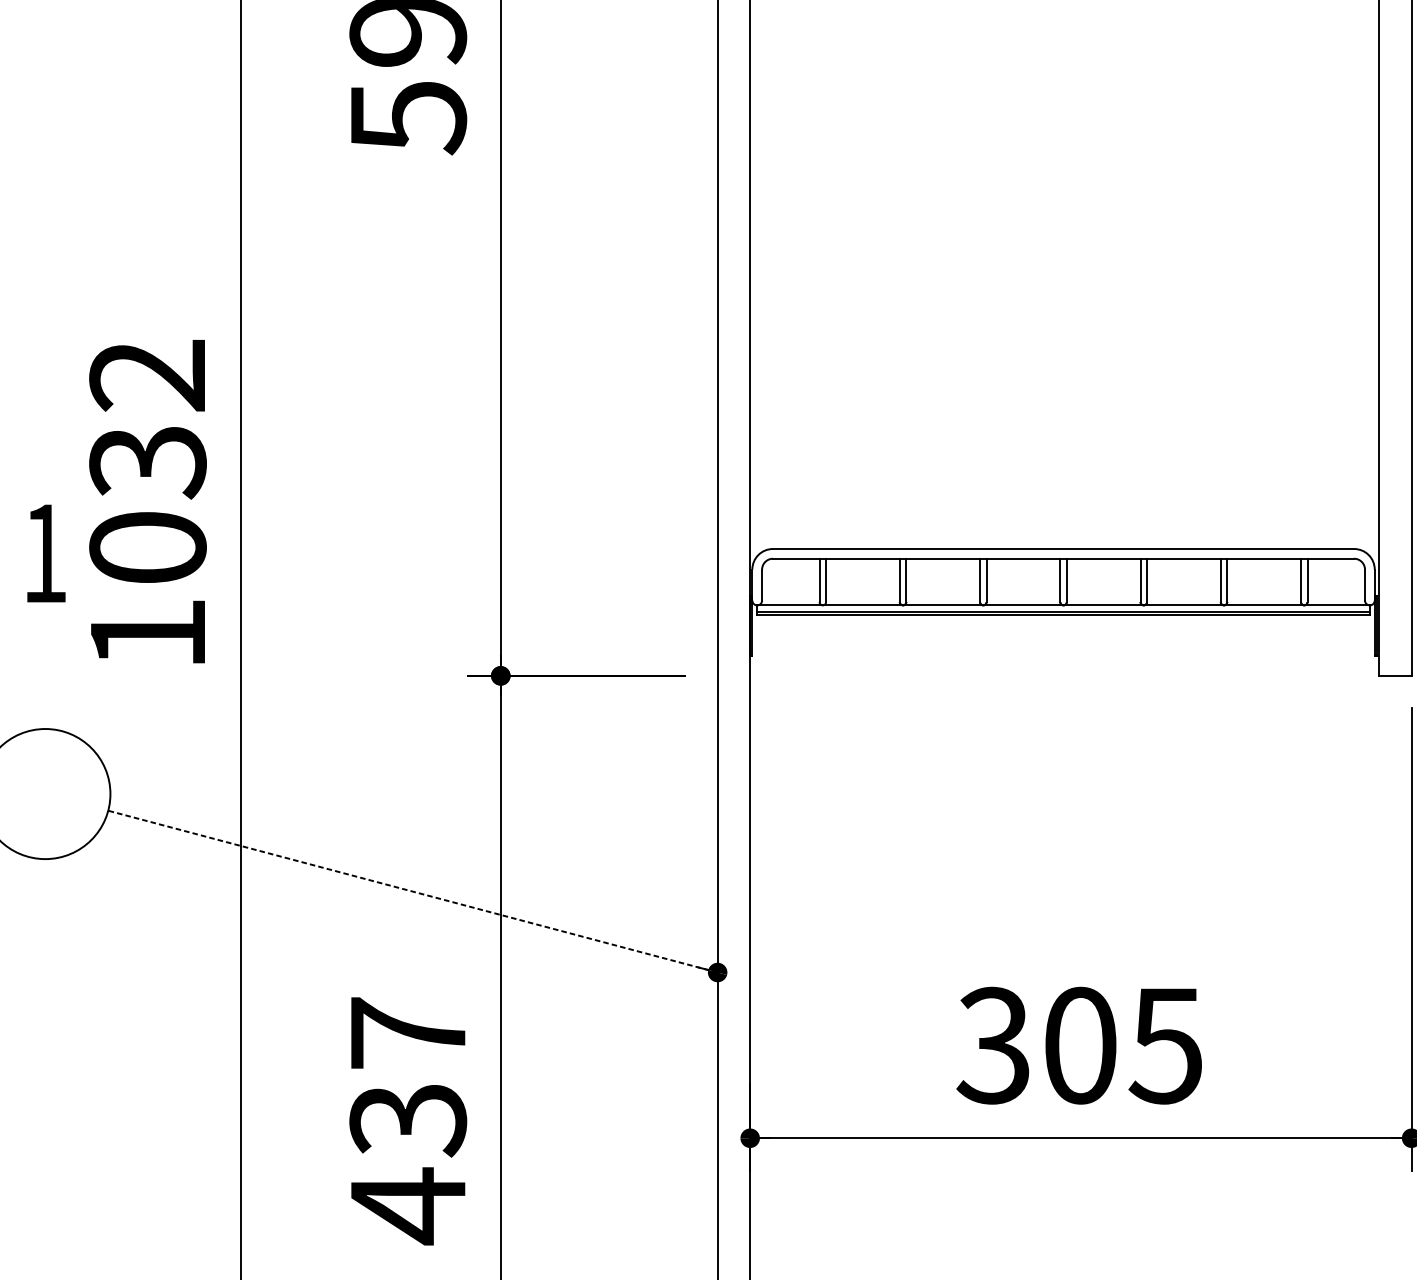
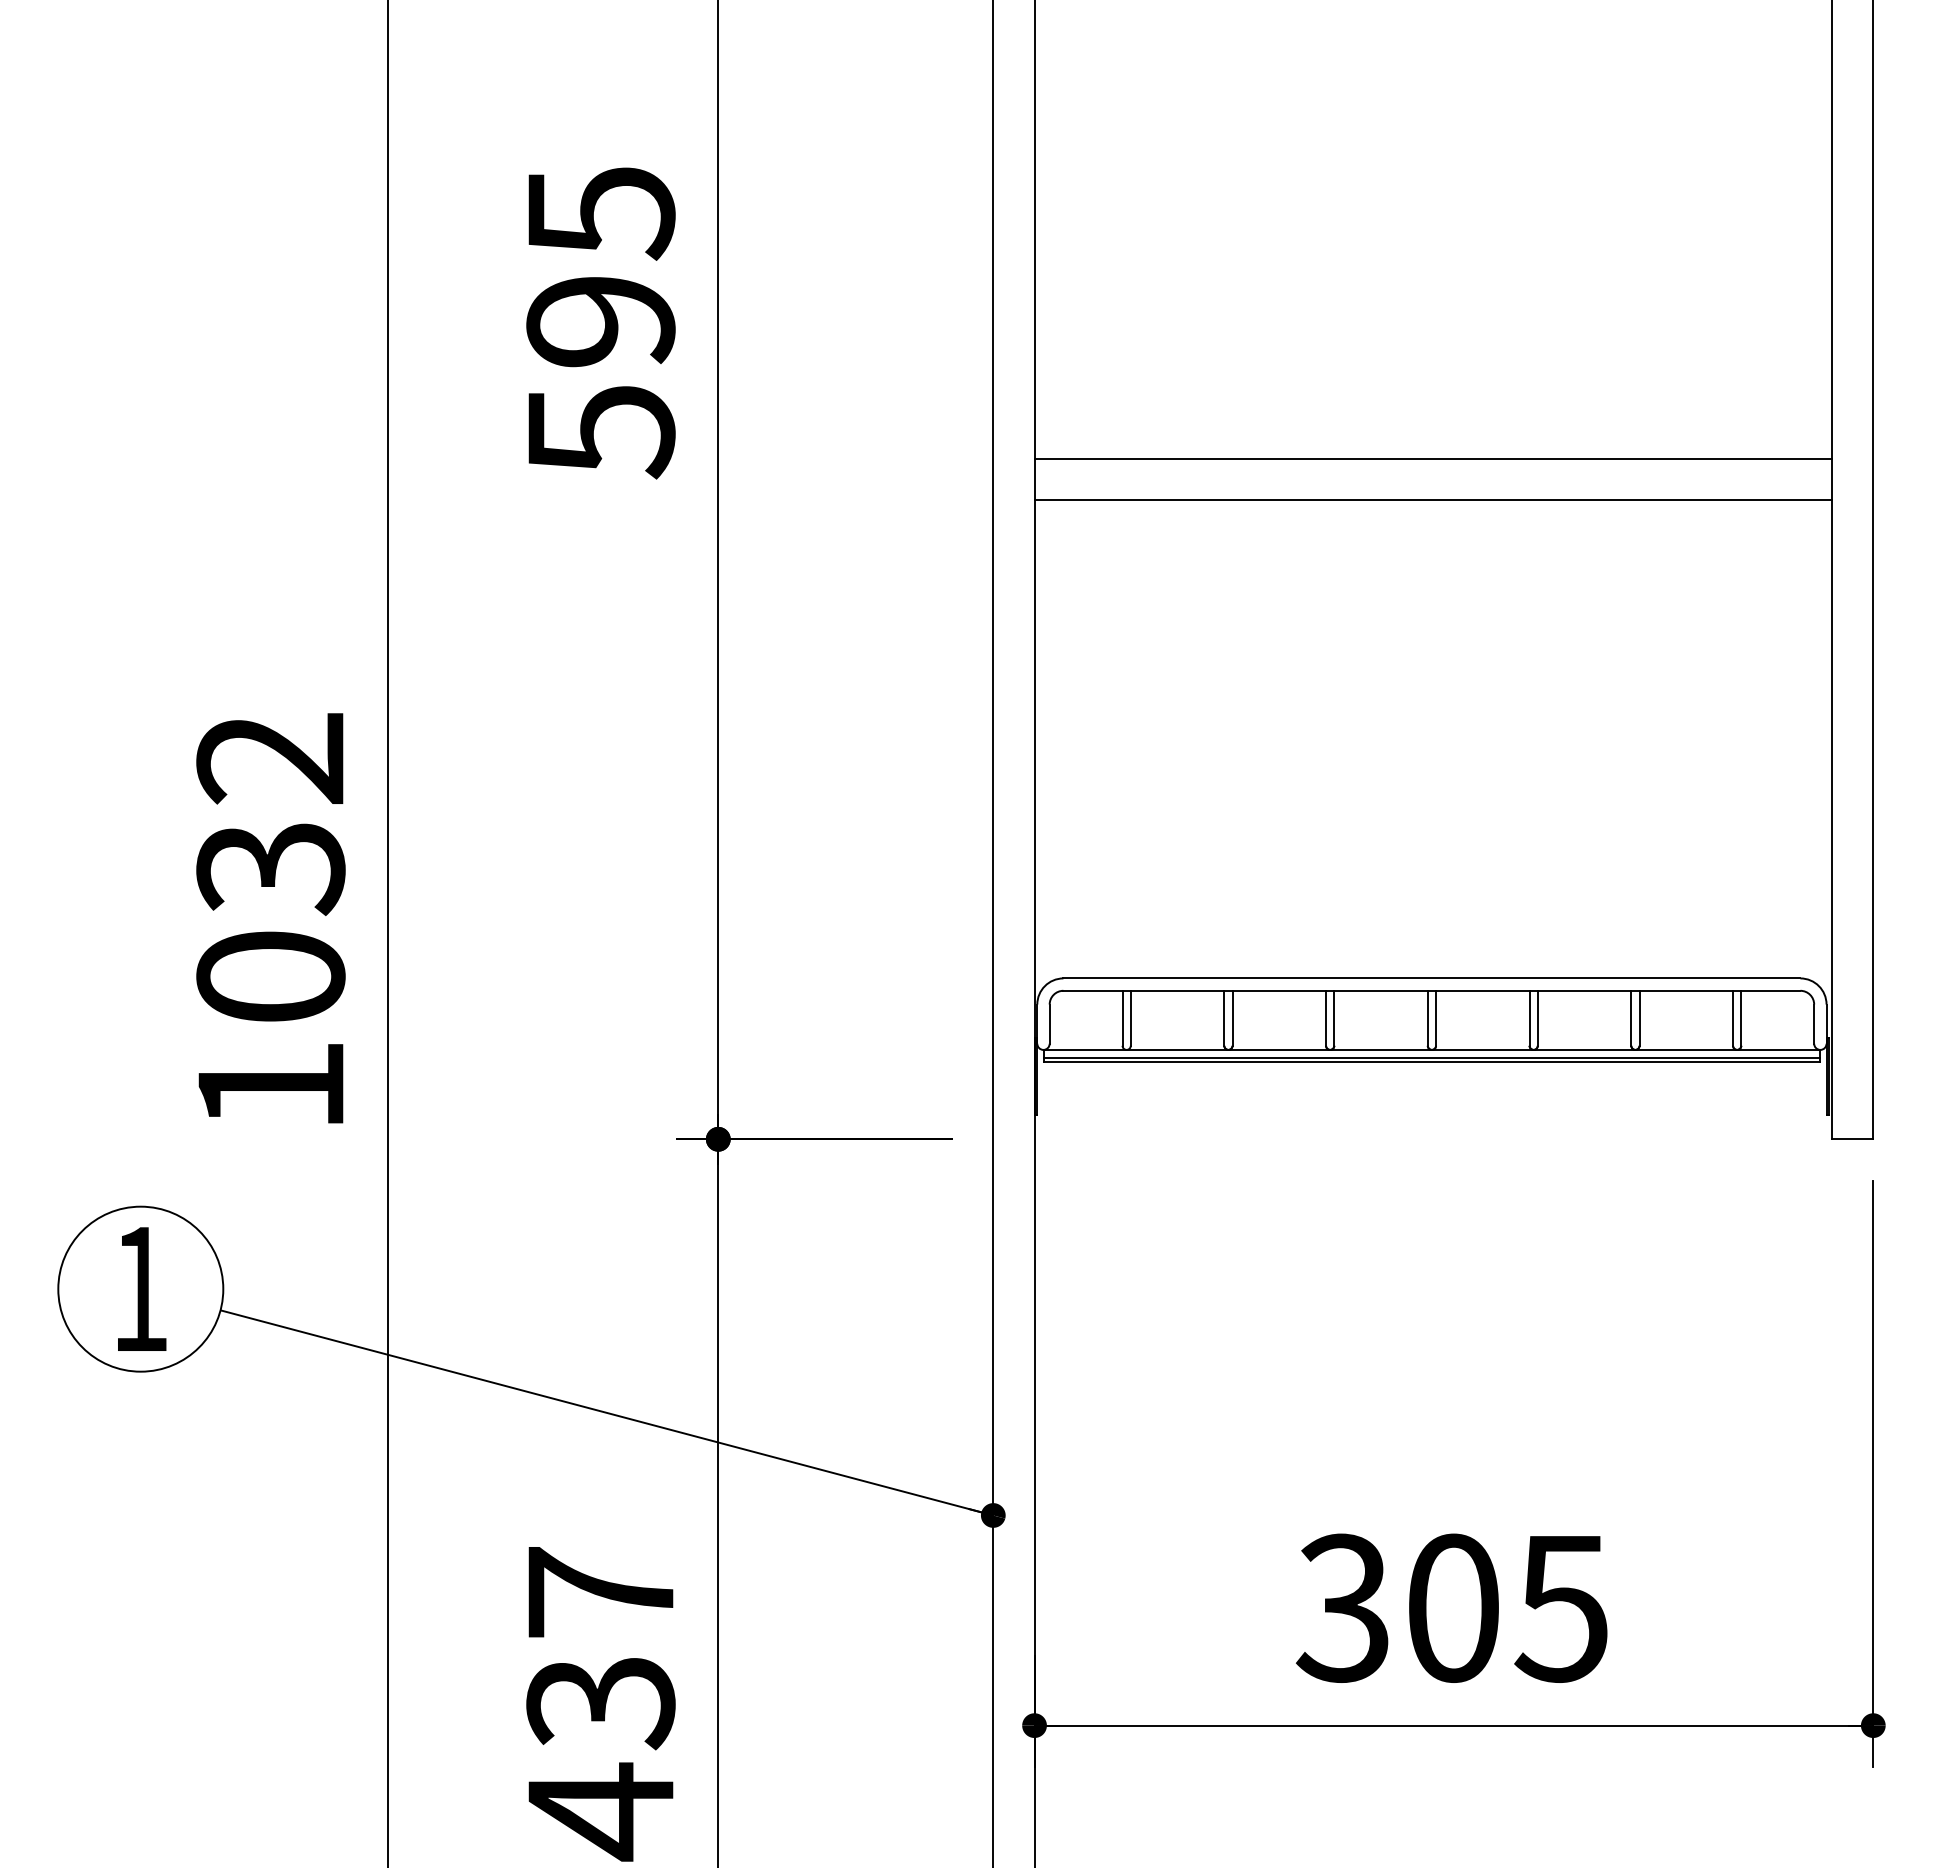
line: (1064, 138) -> (1433, 458), added
line: (1064, 171) -> (1433, 499), added
text: (46, 553) -> (142, 1288), moved
line: (412, 891) -> (606, 1412), dashed -> solid

